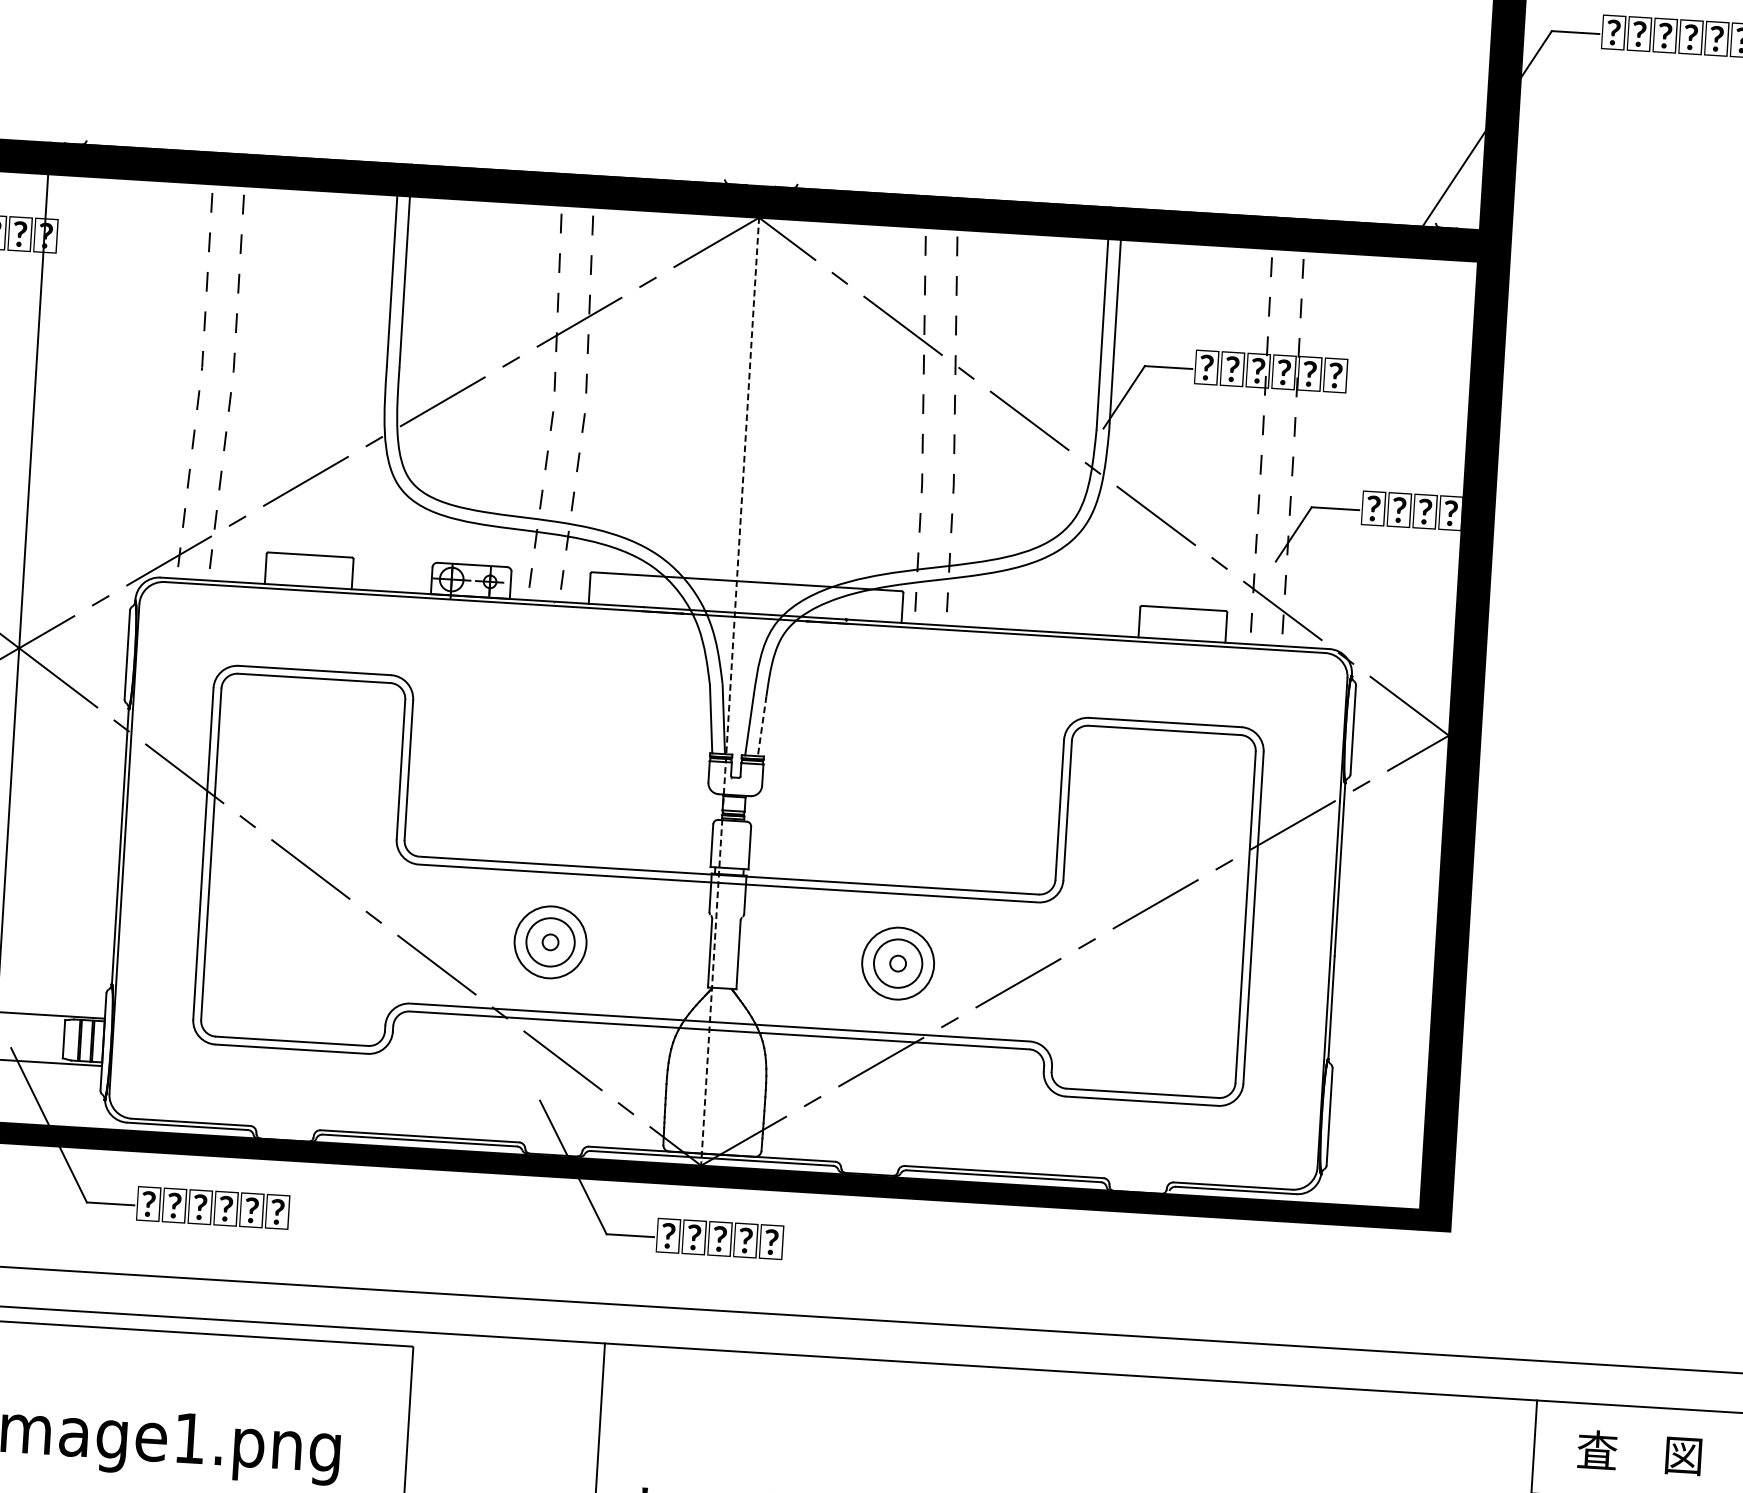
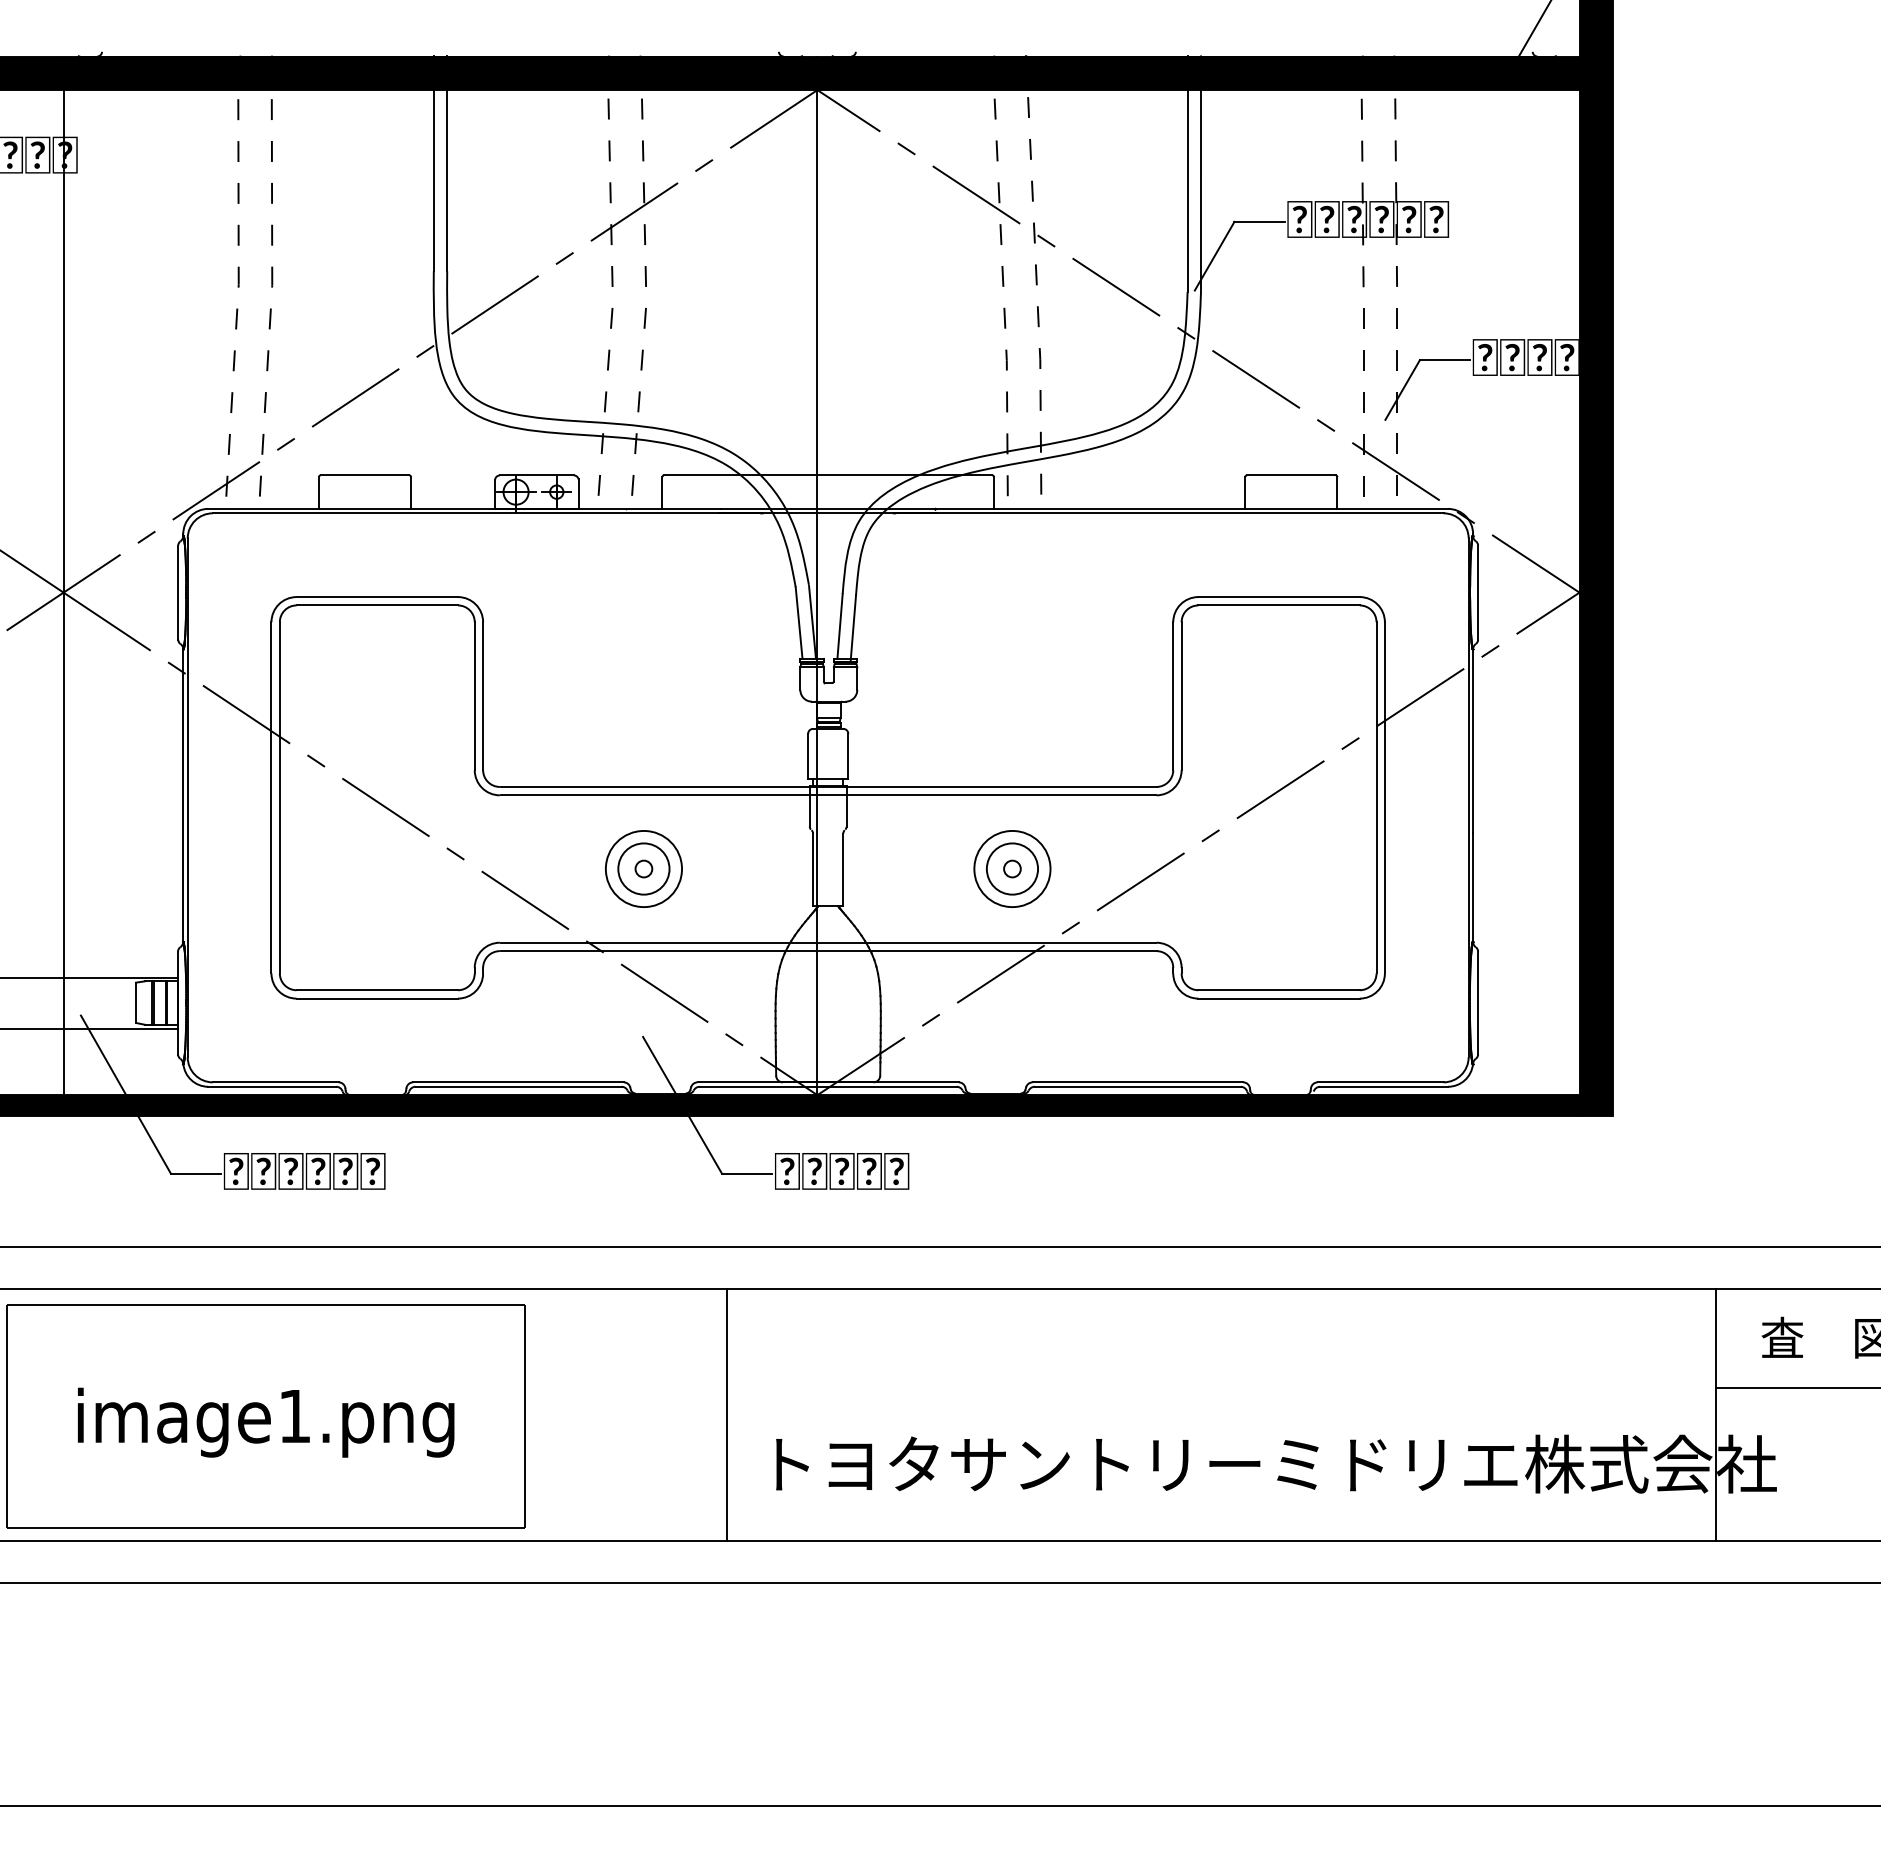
line: (731, 676) -> (817, 576), dashed -> solid
line: (762, 726) -> (853, 627), dashed -> solid

